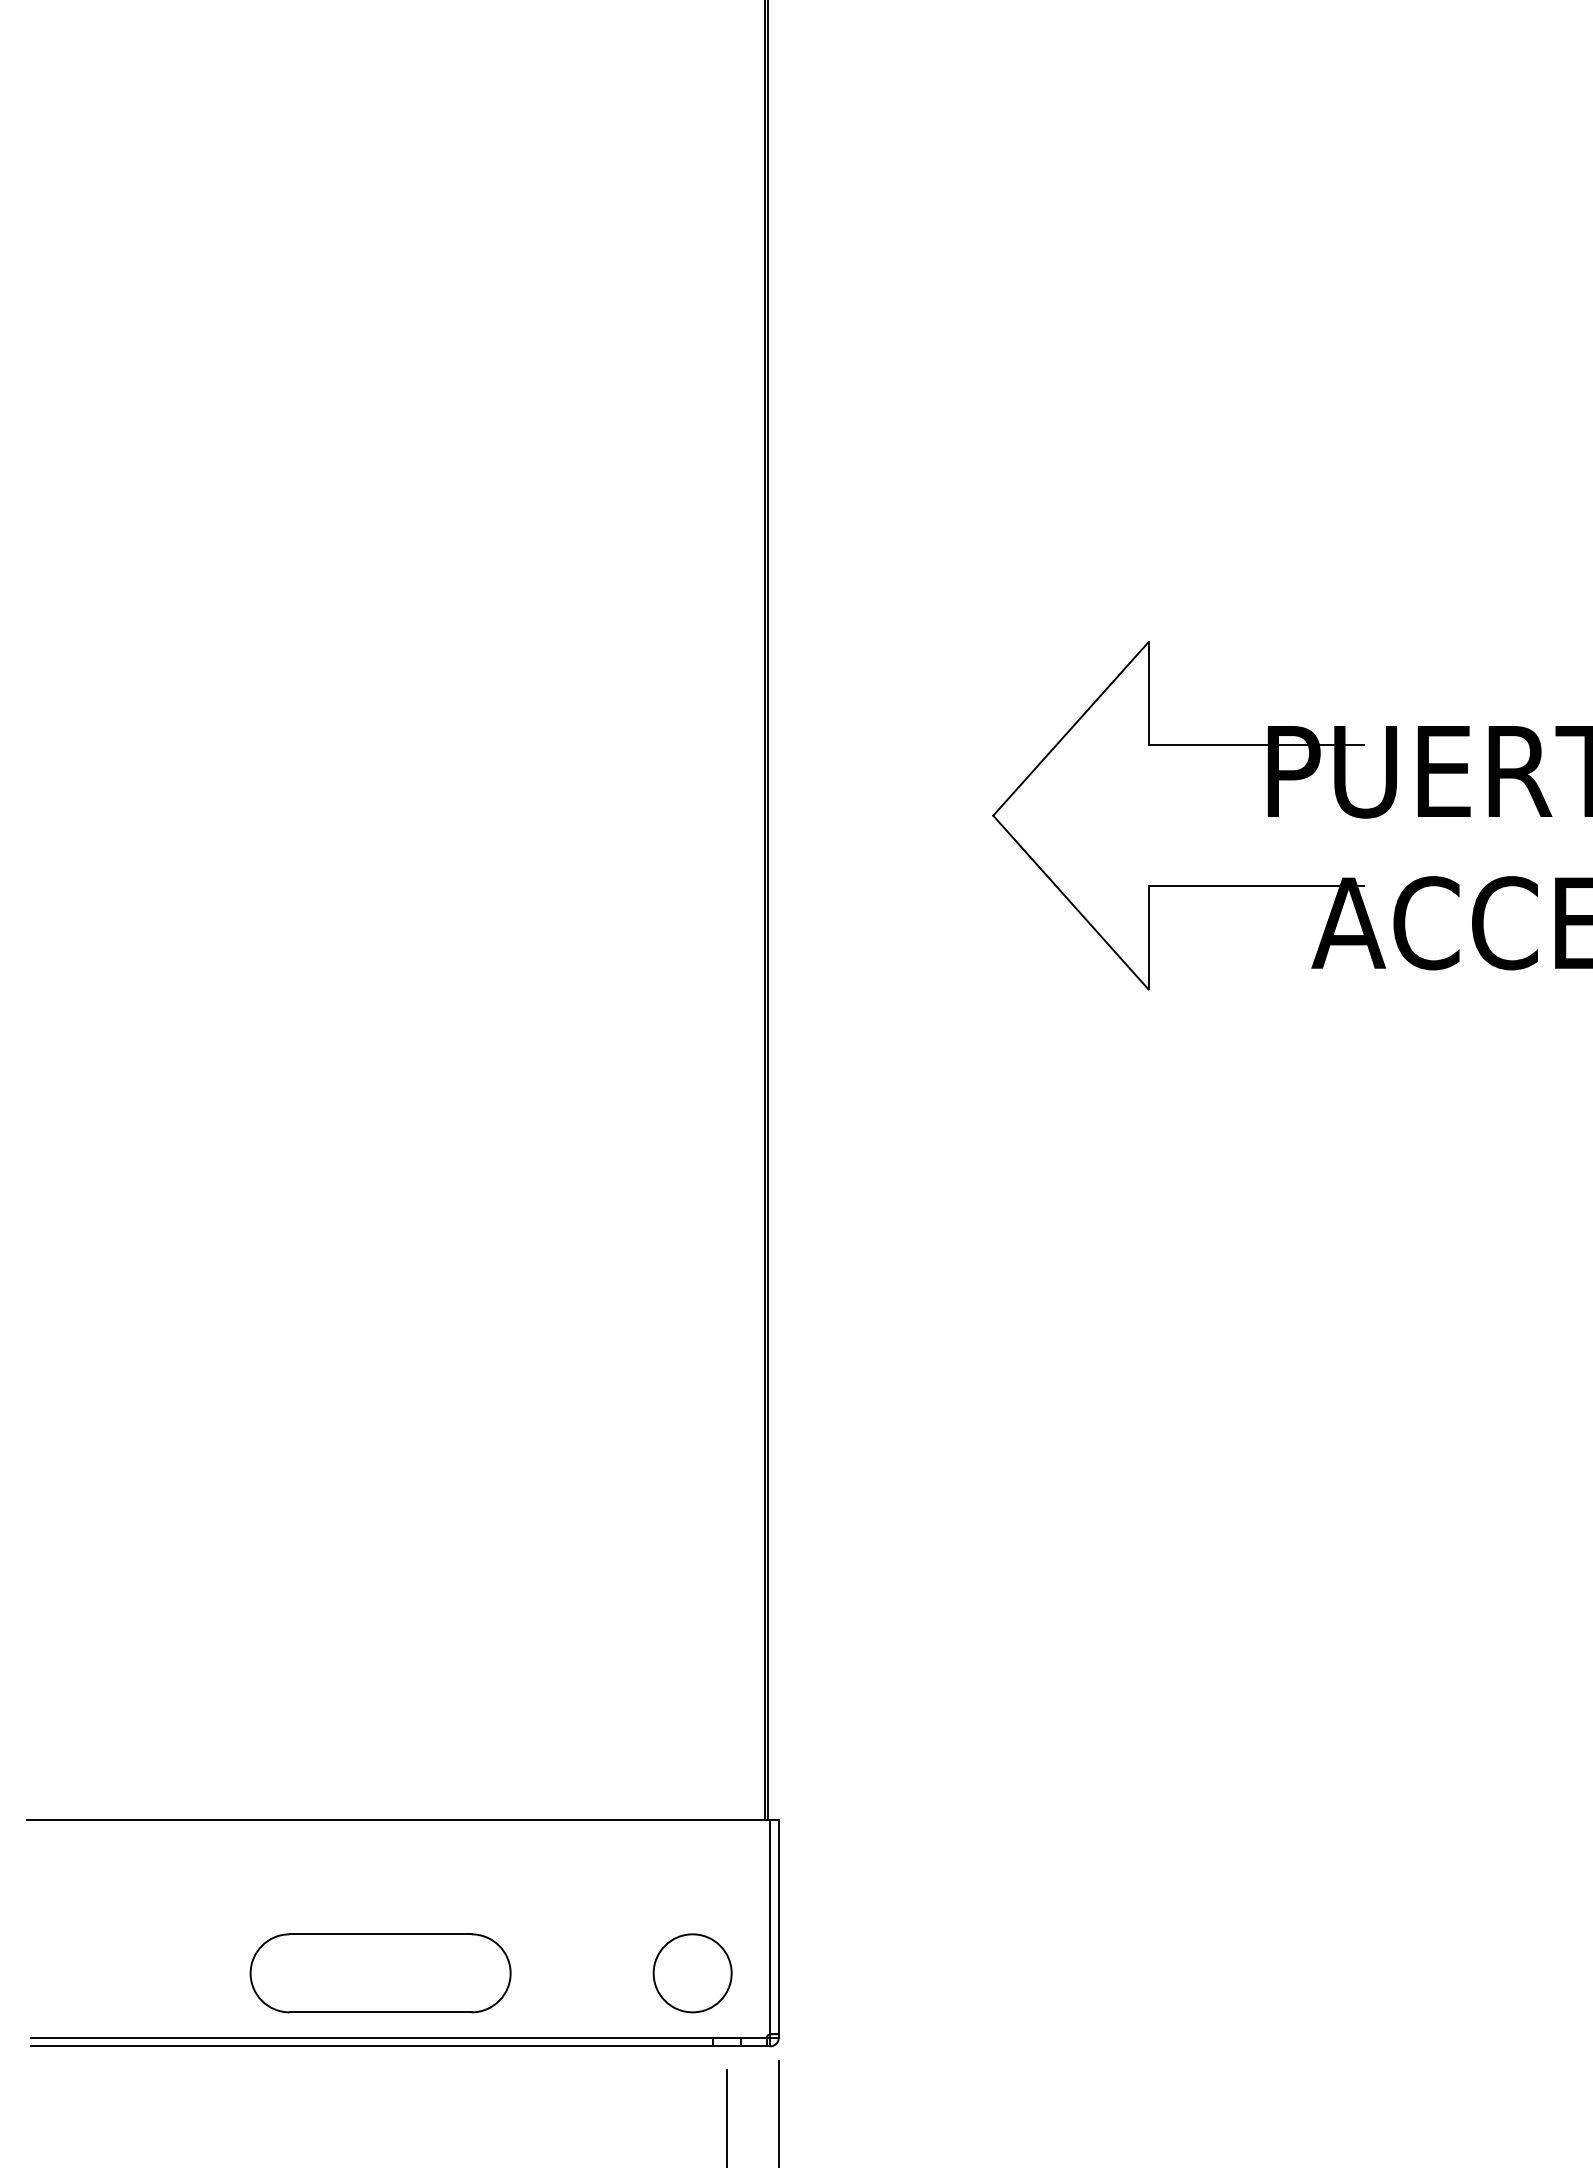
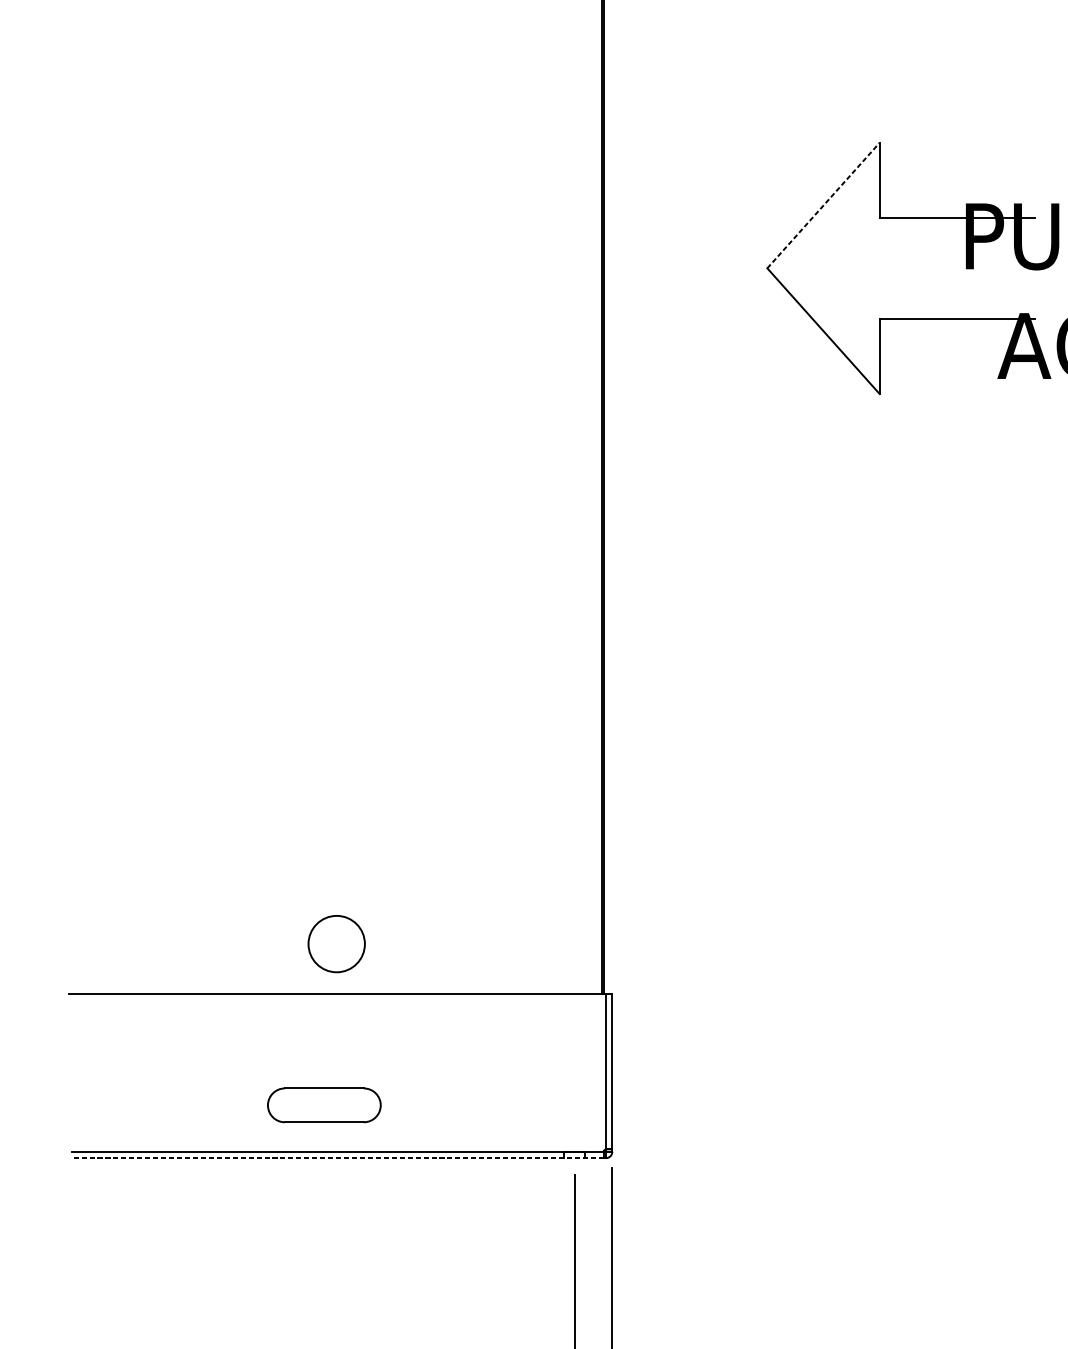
line: (1071, 728) -> (823, 205), solid -> dashed
part: (380, 1973) -> (324, 1105), size x0.6
circle: (692, 1973) -> (336, 944), moved
line: (398, 2046) -> (337, 1158), solid -> dashed

